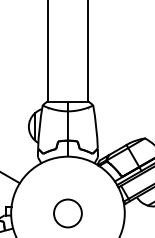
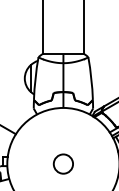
circle: (67, 213) -> (62, 164), size x0.7

